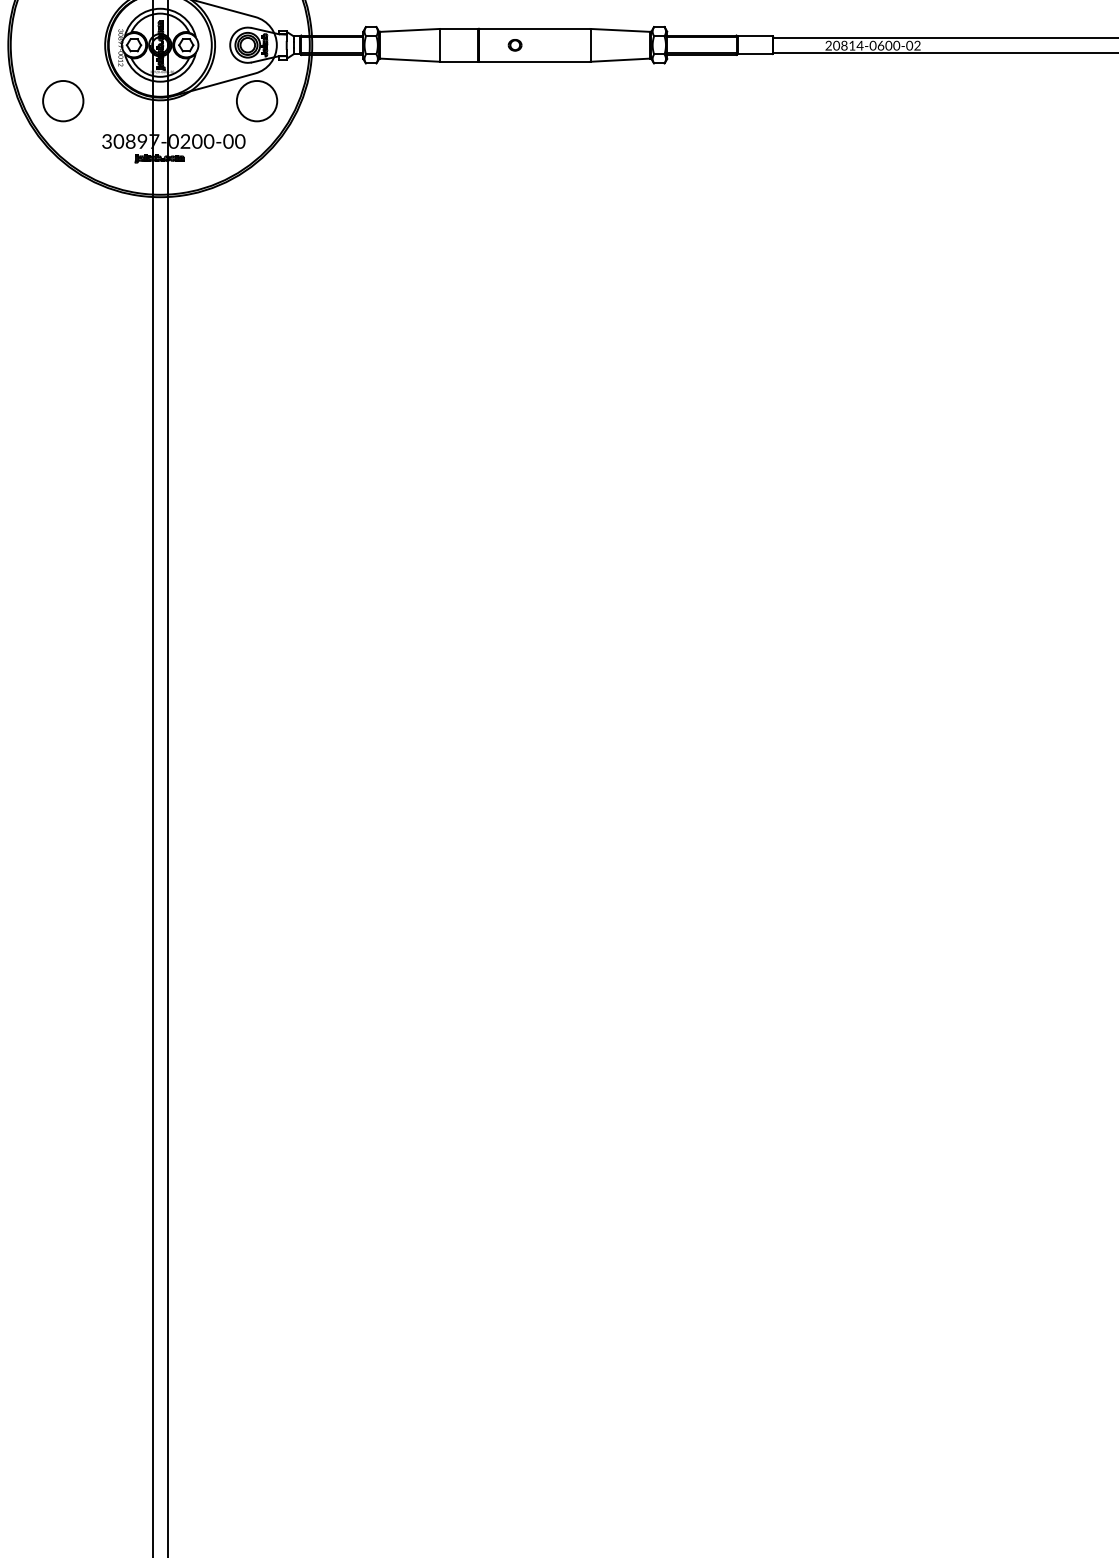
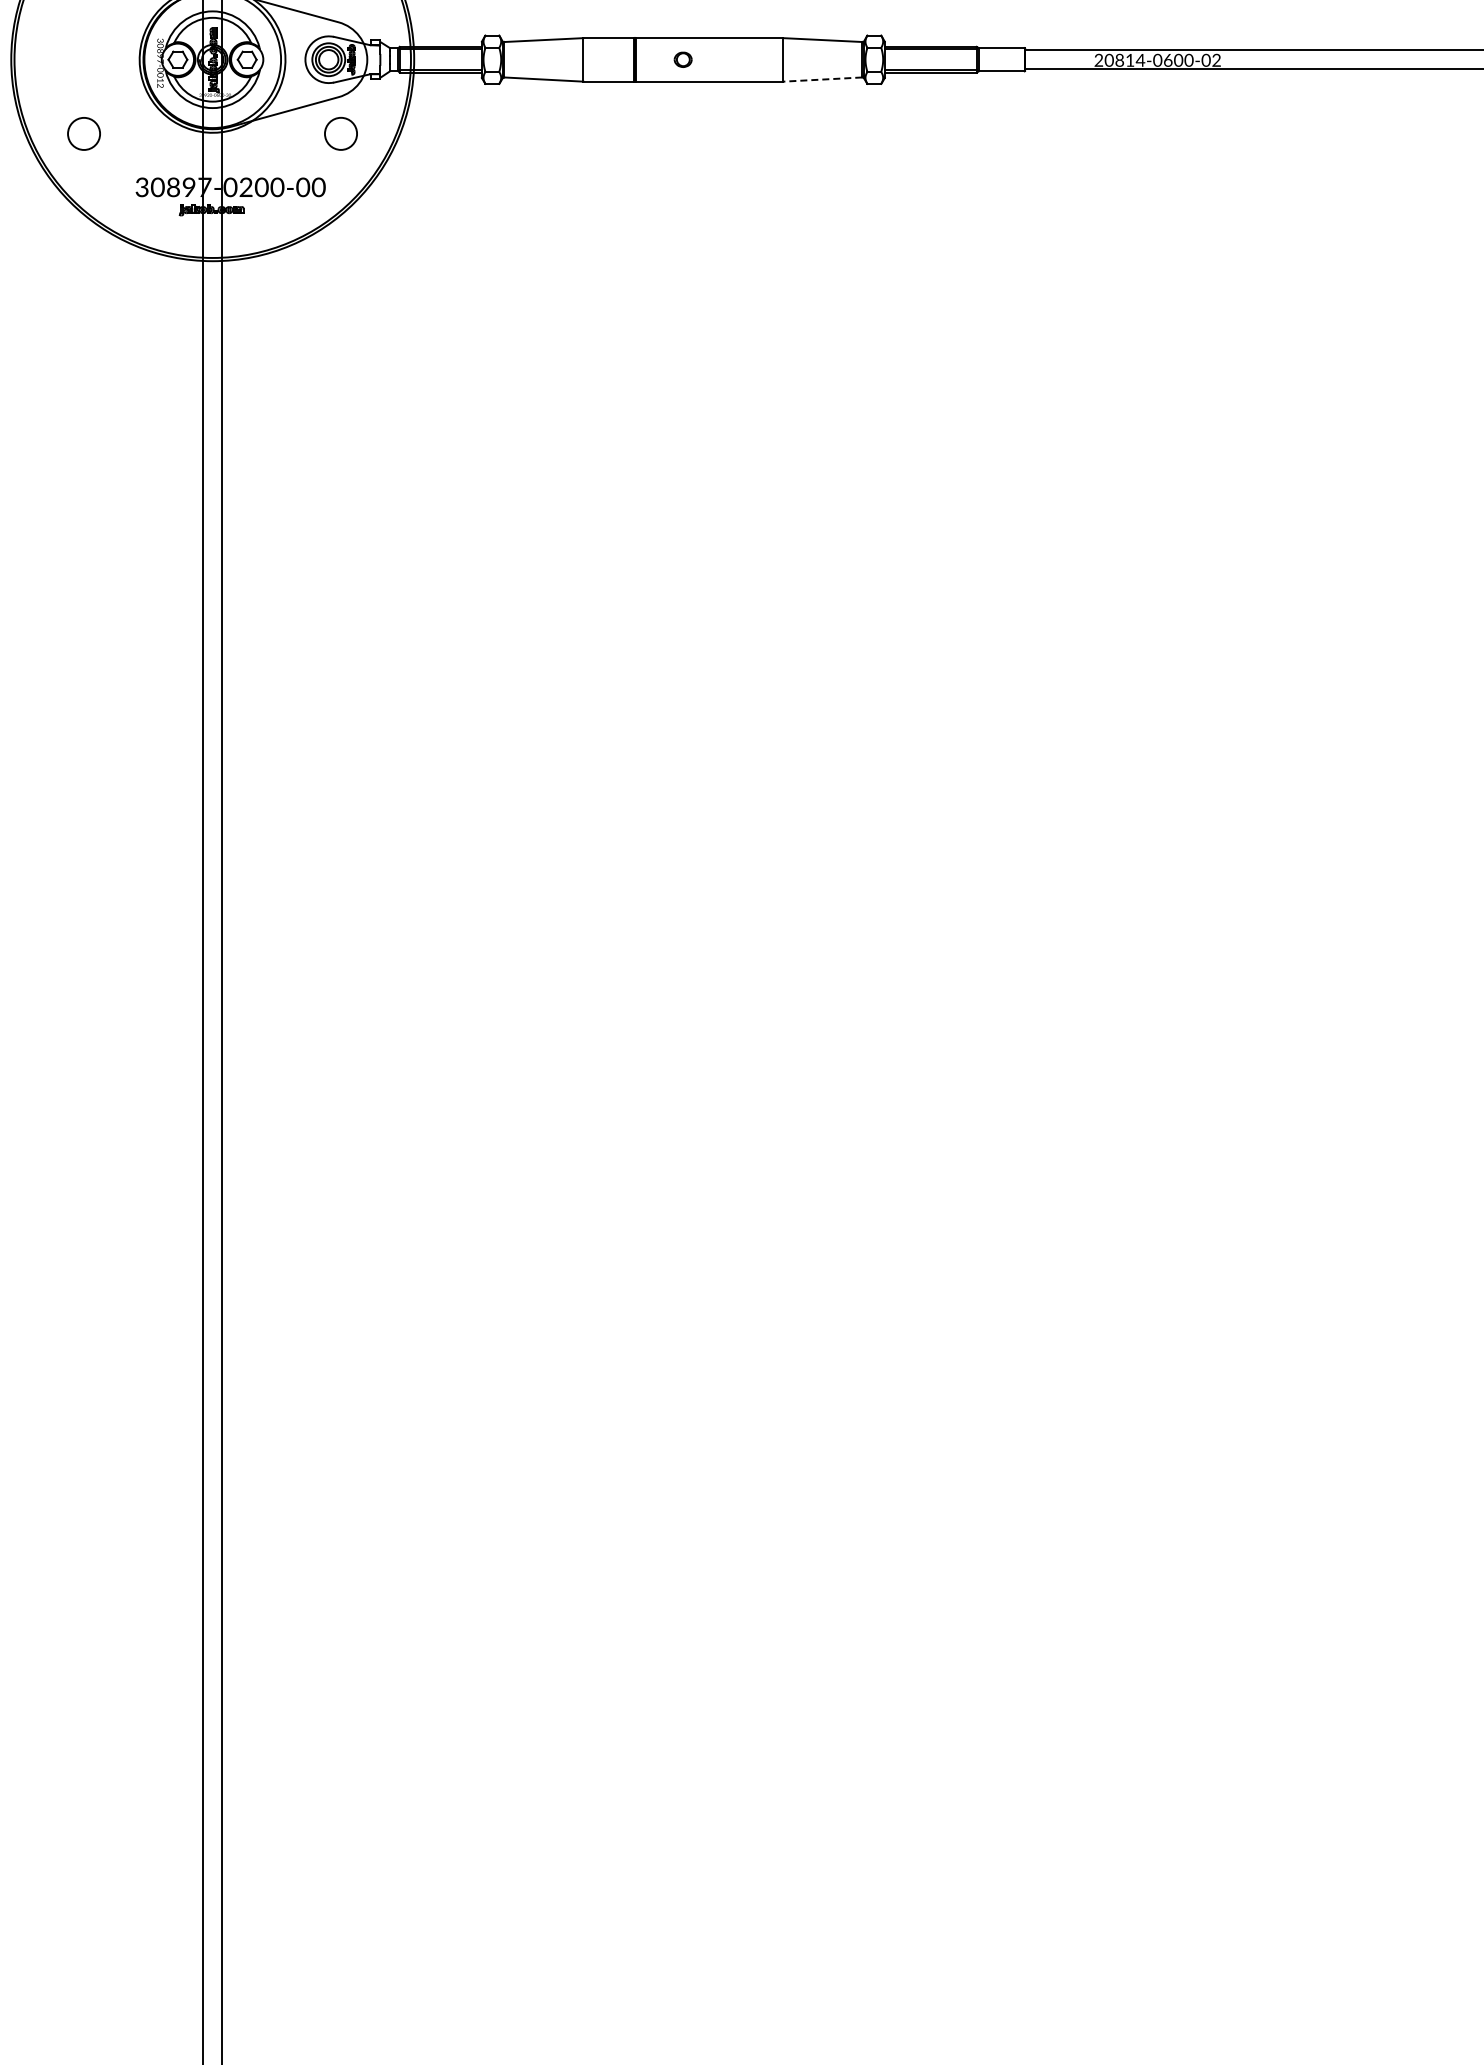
line: (620, 60) -> (822, 79), solid -> dashed
circle: (62, 100) -> (83, 133), size x0.6
circle: (256, 100) -> (340, 133), size x0.6

